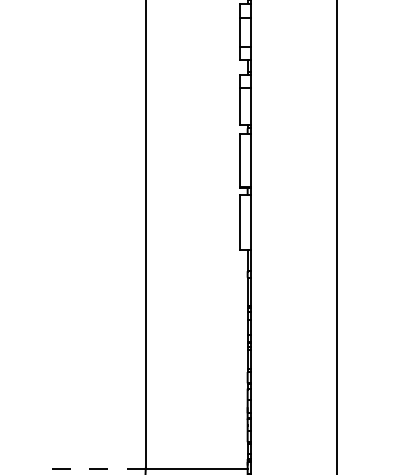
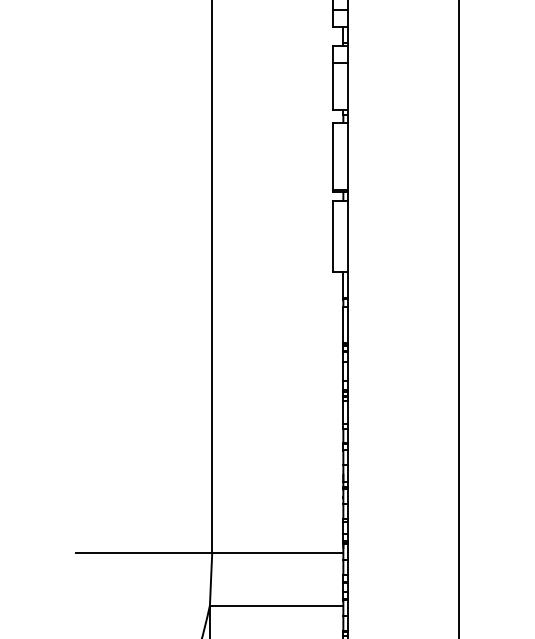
line: (93, 468) -> (144, 552), dashed -> solid

